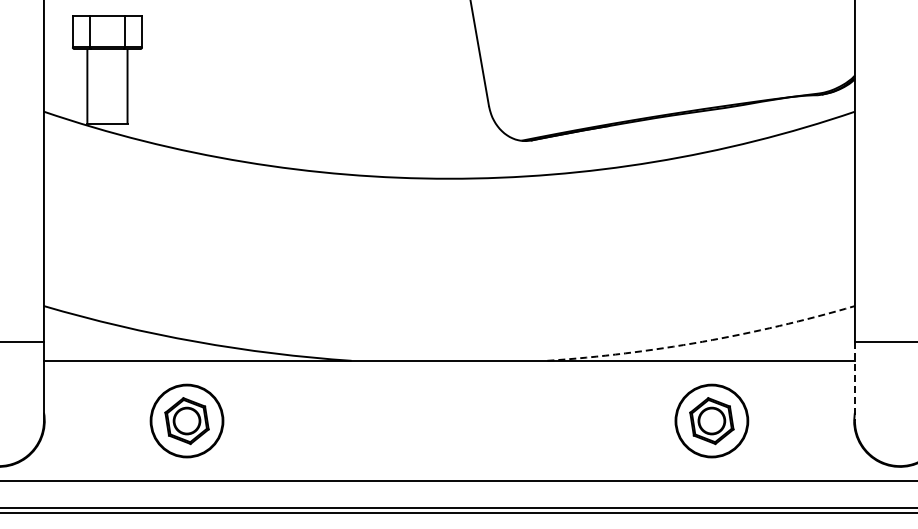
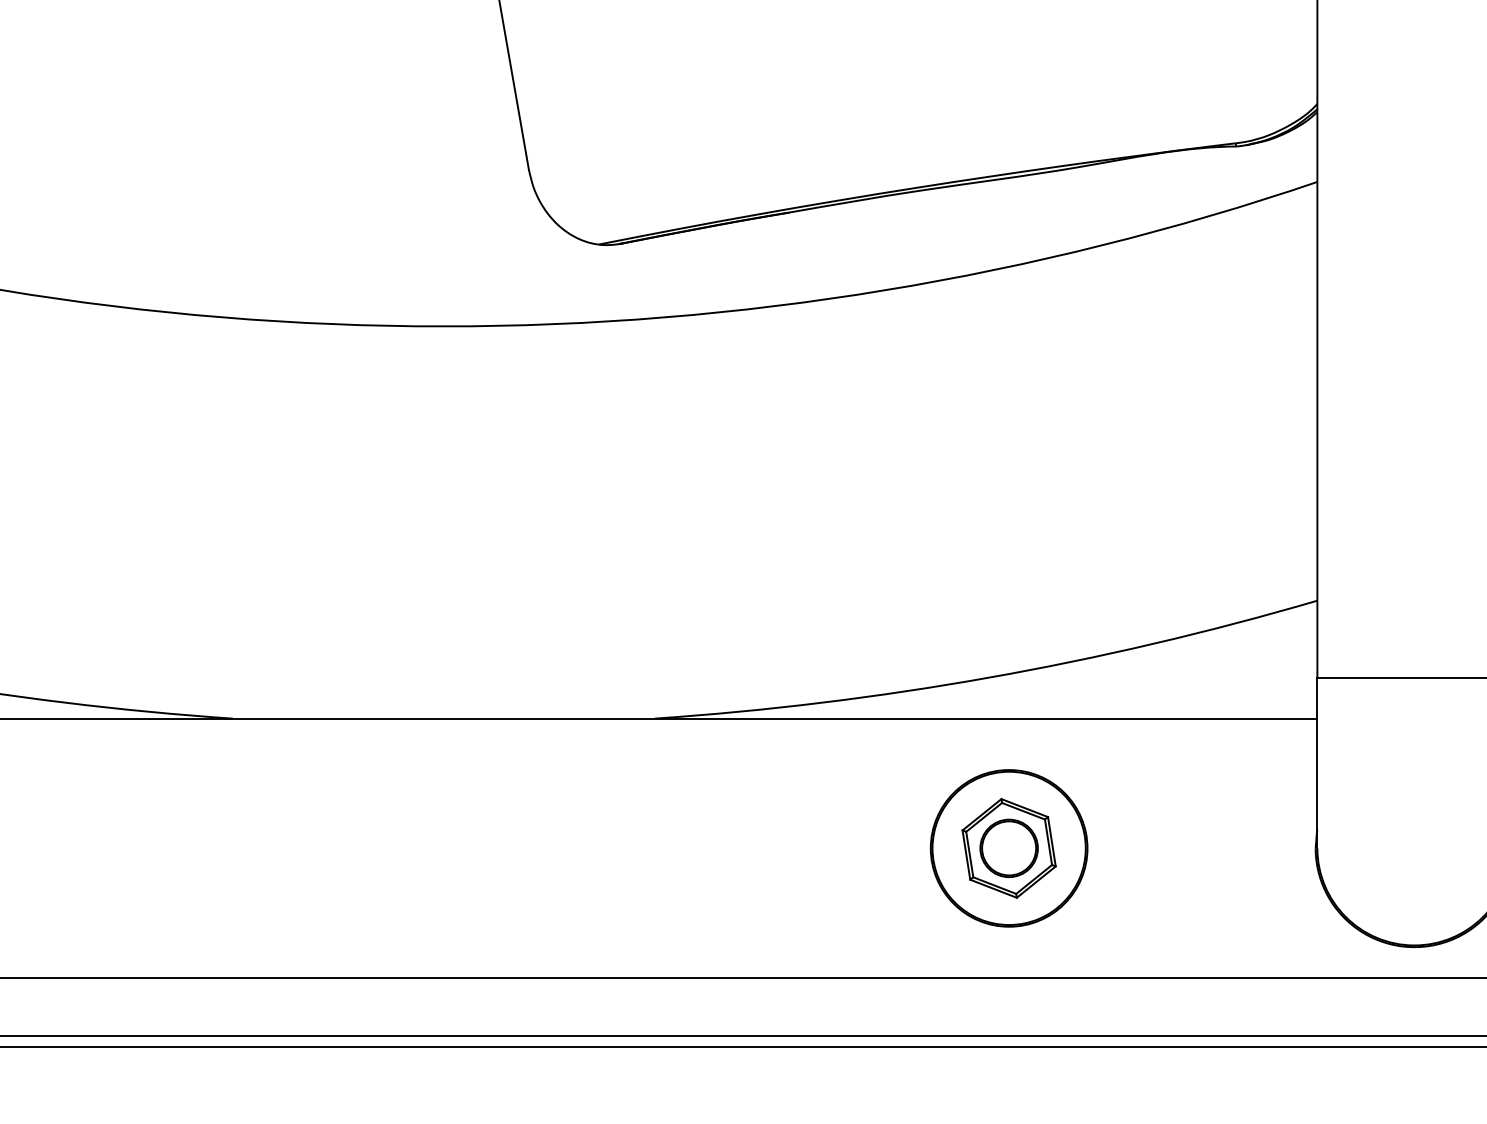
arc: (702, 341) -> (988, 677), dashed -> solid
line: (854, 381) -> (1316, 763), dashed -> solid

